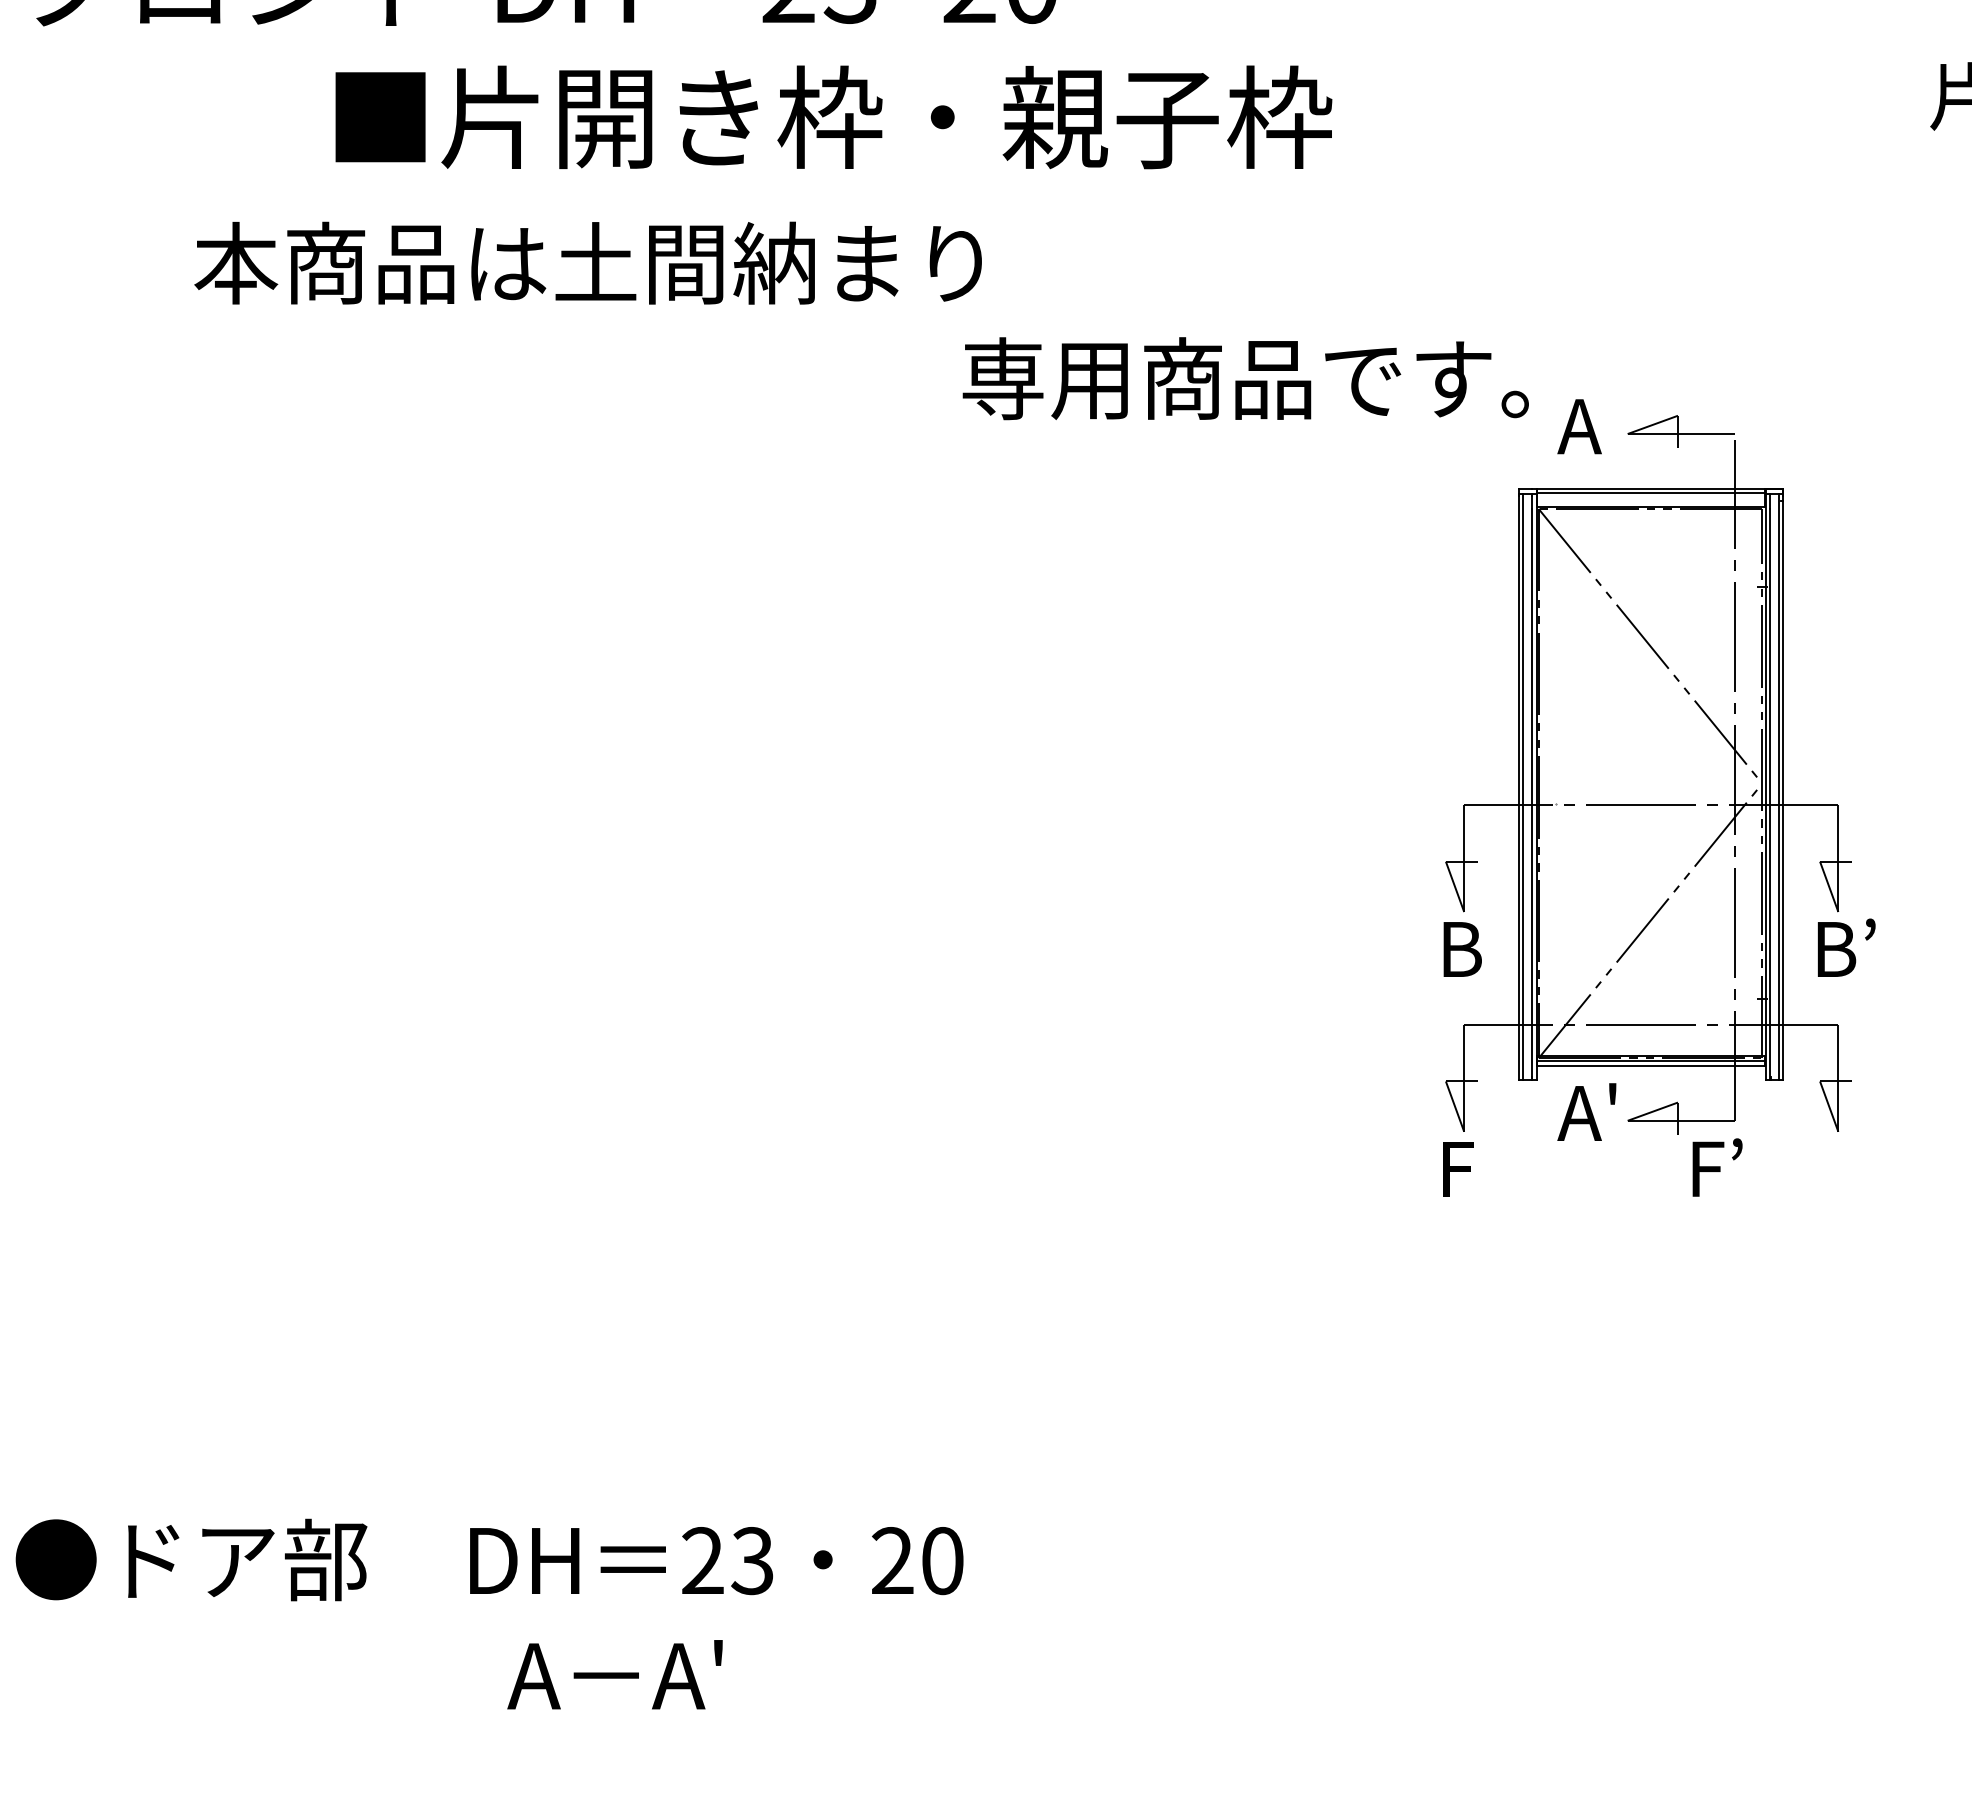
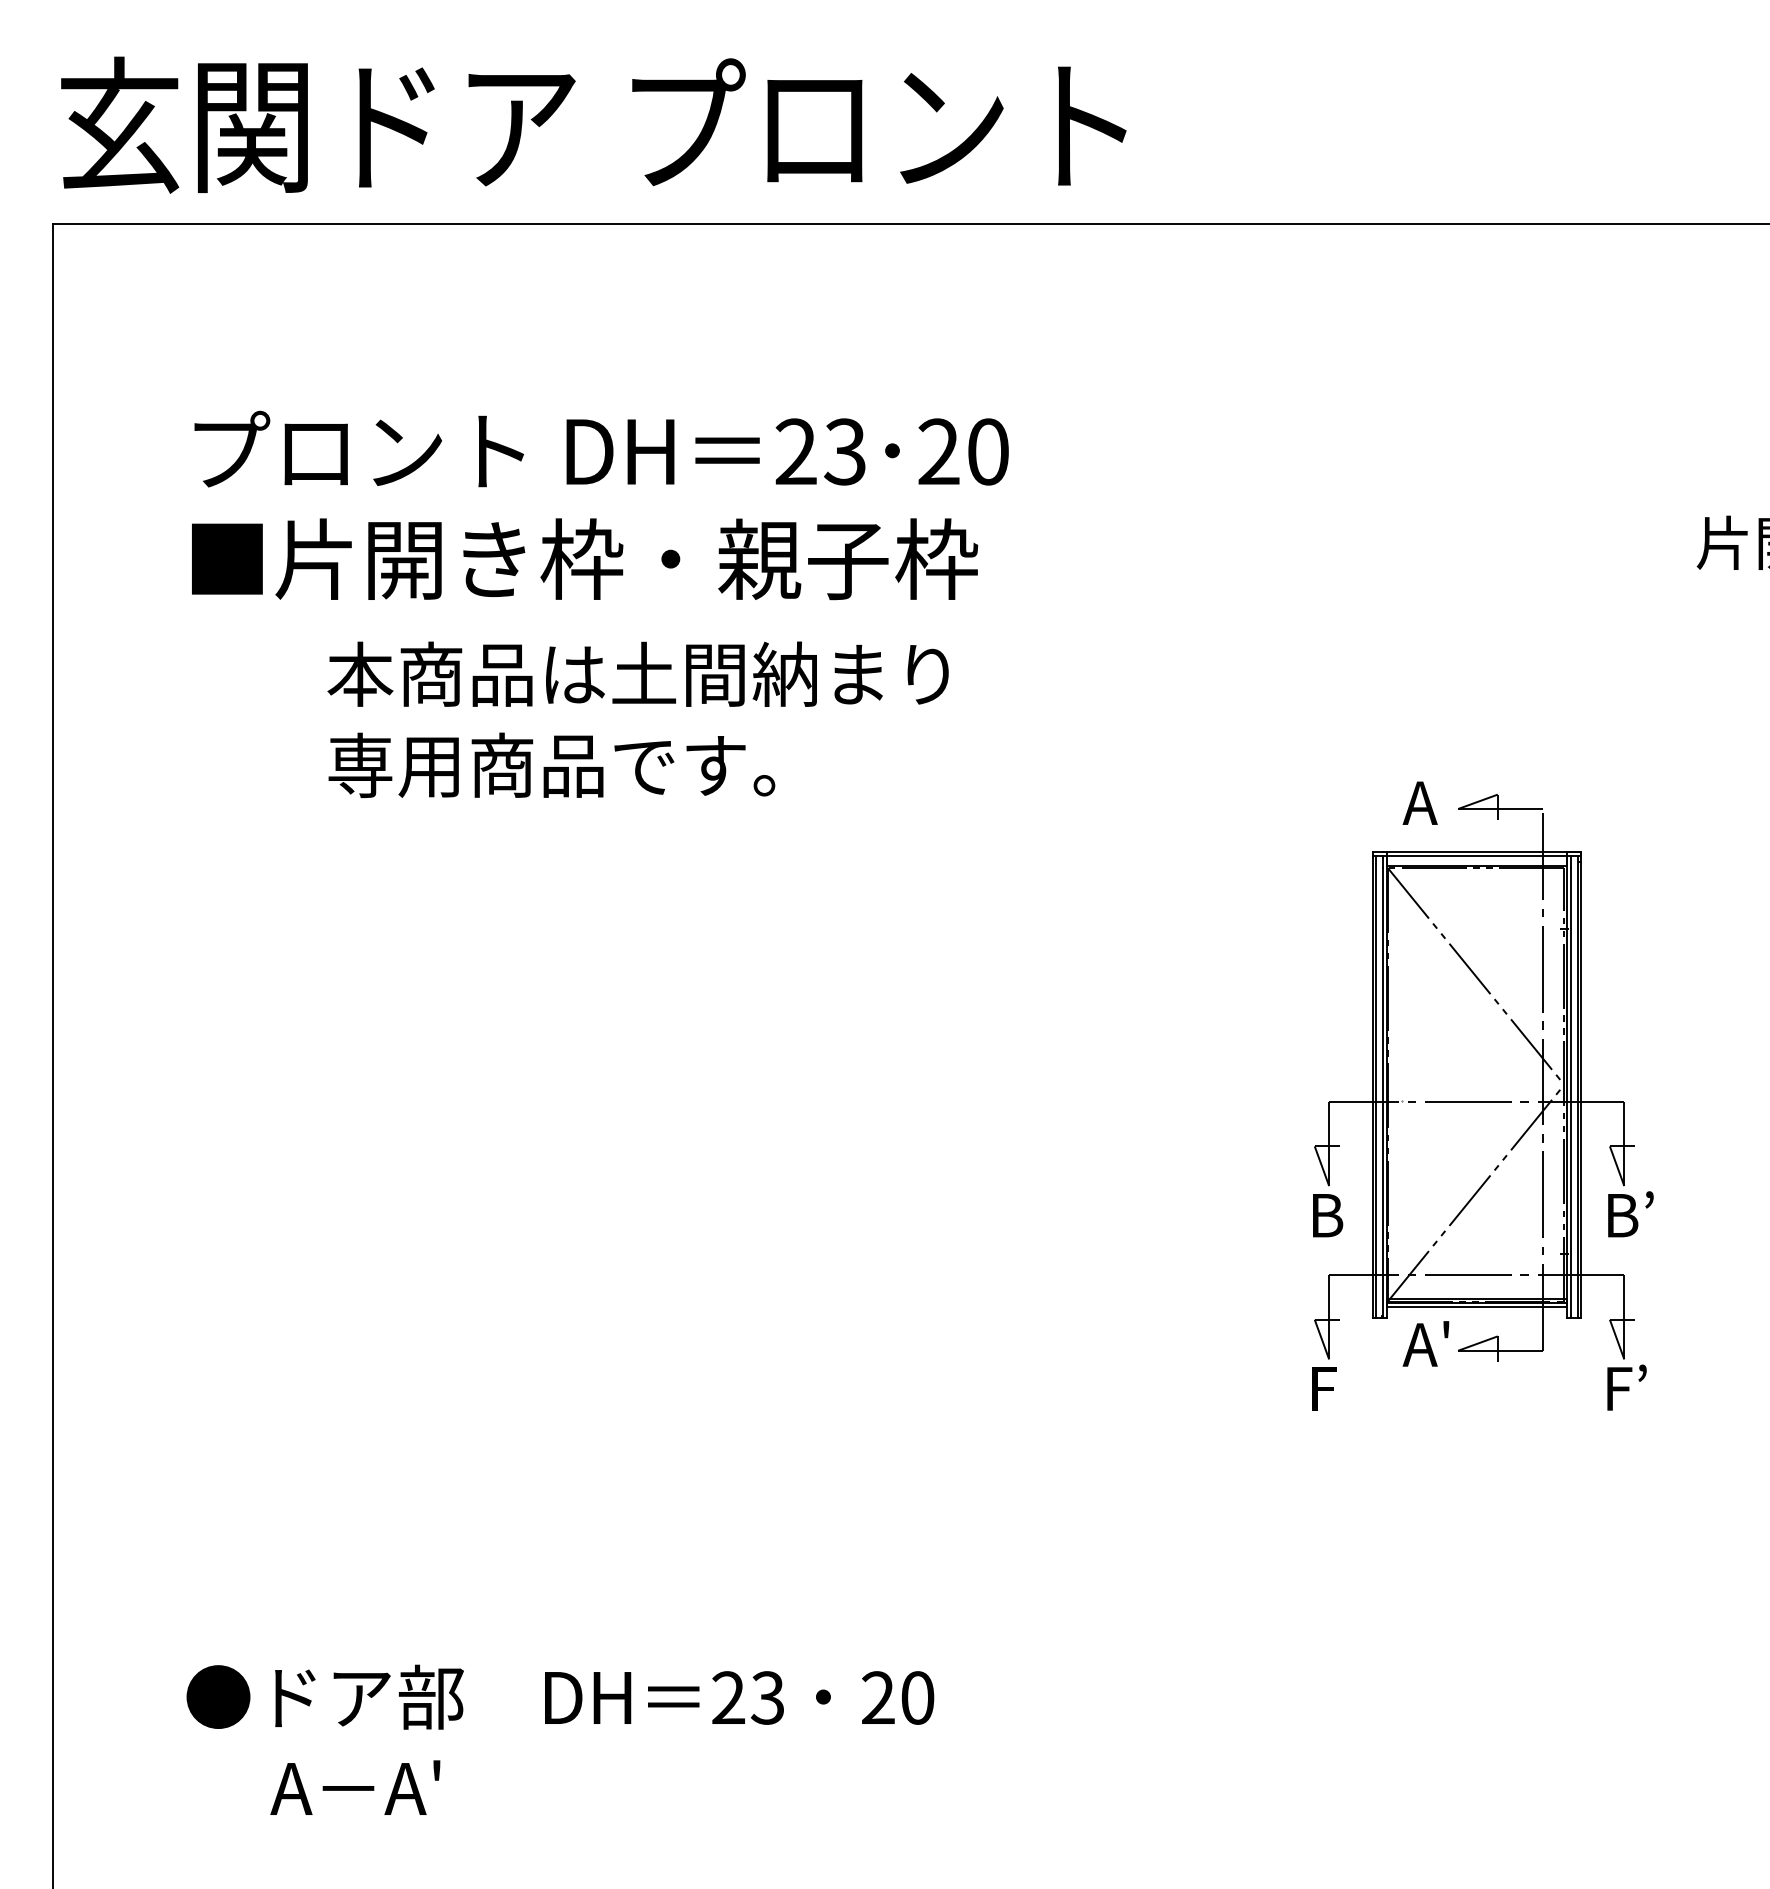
text: (834, 117) -> (585, 559), moved
text: (1245, 377) -> (551, 764), moved
text: (1716, 1167) -> (1626, 1387), moved
text: (615, 1674) -> (355, 1787), moved

